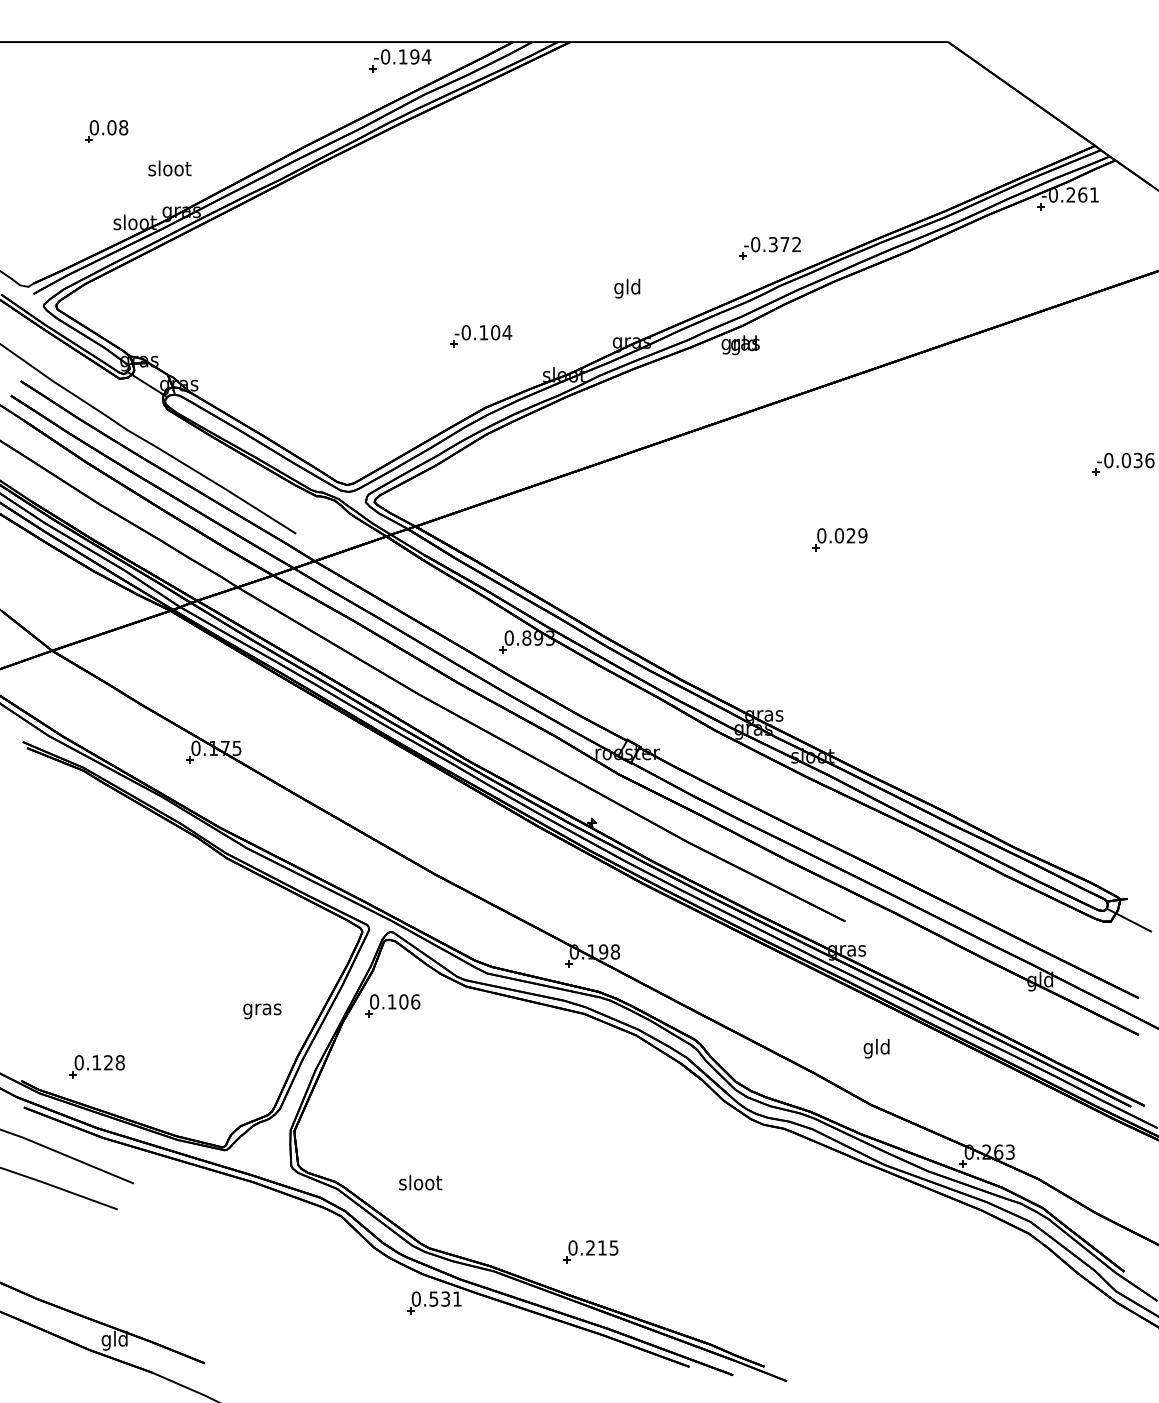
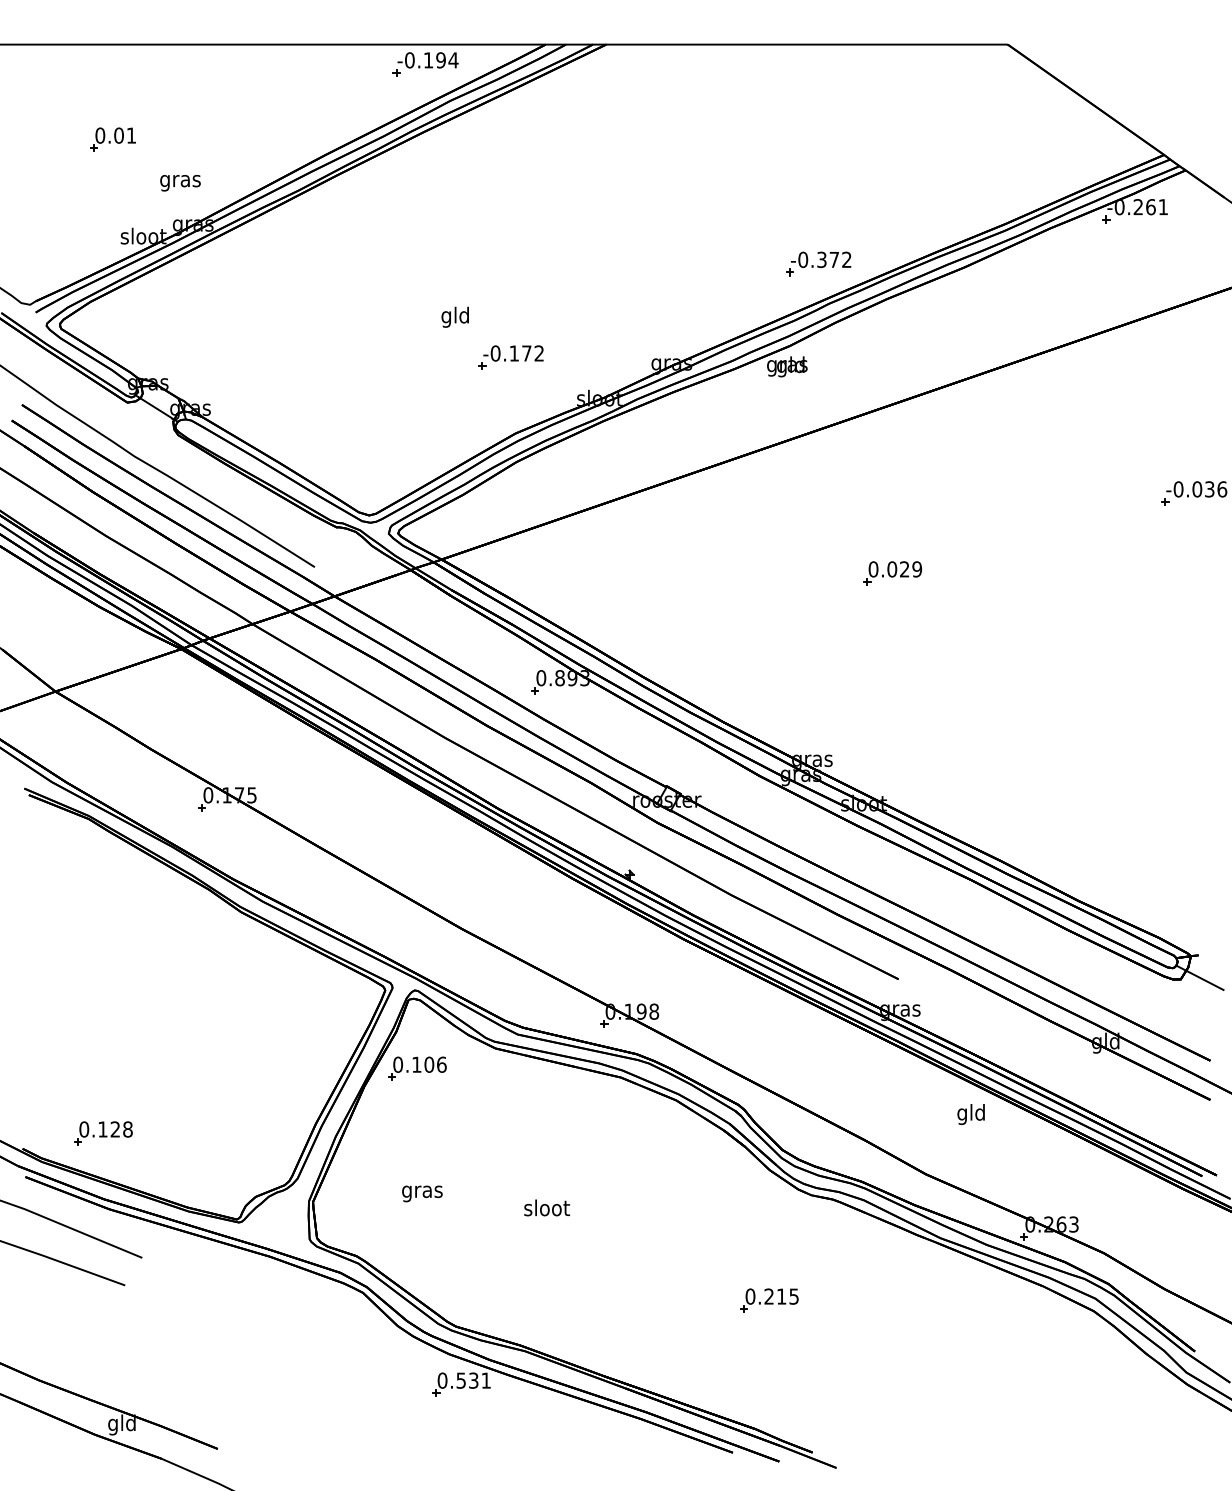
text: (123, 127) -> (131, 135), 0.08 -> 0.01
text: (169, 170) -> (180, 181), sloot -> gras
text: (627, 288) -> (455, 317), moved
text: (501, 332) -> (533, 353), -0.104 -> -0.172
text: (262, 1011) -> (422, 1194), moved
text: (876, 1048) -> (971, 1114), moved
text: (420, 1182) -> (546, 1207), moved
part: (590, 1251) -> (769, 1300), moved

